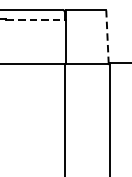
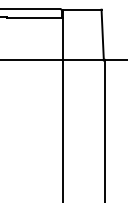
line: (35, 19) -> (34, 18), dashed -> solid
line: (107, 36) -> (102, 34), dashed -> solid

